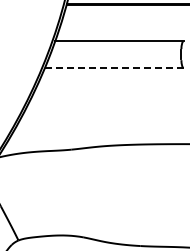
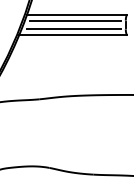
line: (116, 49) -> (75, 20), added
line: (114, 59) -> (73, 28), added
line: (114, 67) -> (73, 35), dashed -> solid

